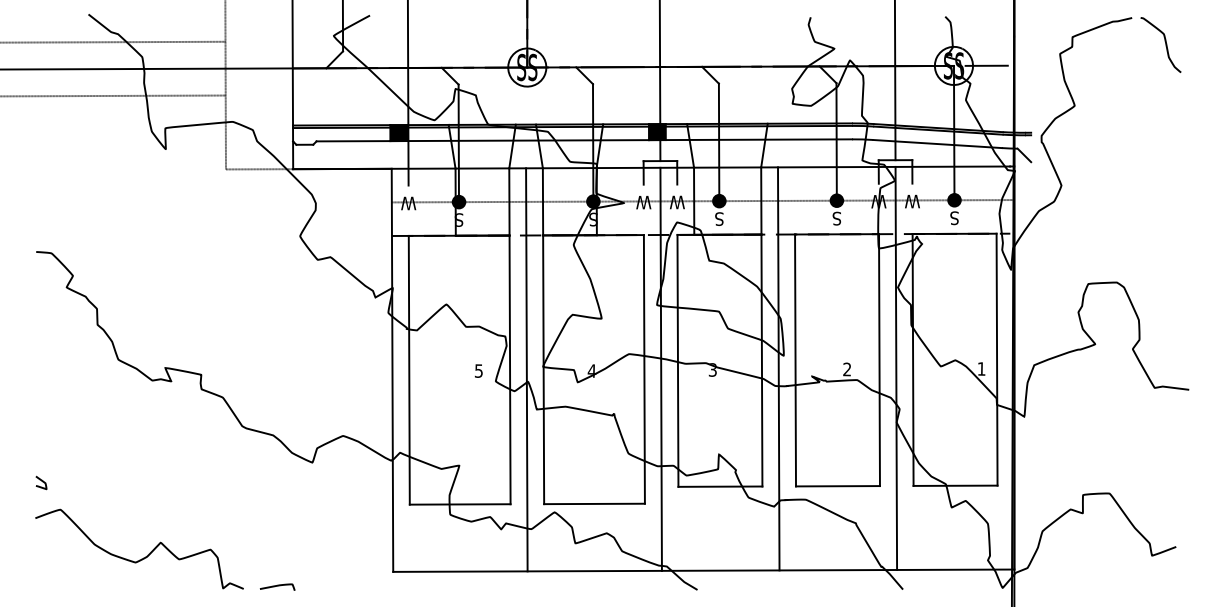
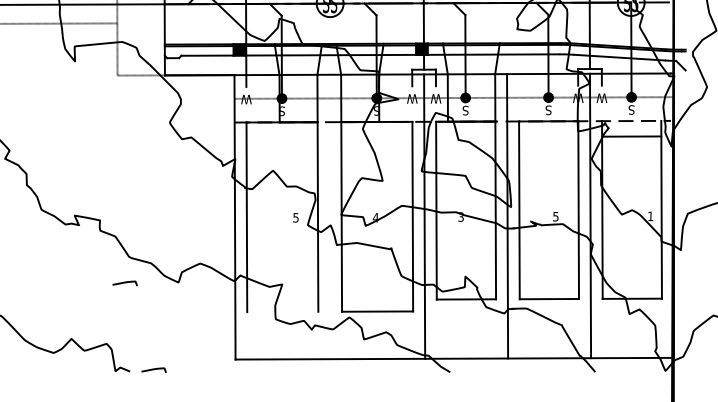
line: (954, 233) -> (631, 136), moved
line: (526, 369) -> (329, 216), removed
text: (846, 369) -> (555, 216), 2 -> 5
curve: (236, 463) -> (124, 283), added
line: (459, 504) -> (282, 311), removed

